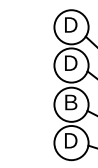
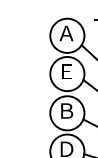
text: (70, 24) -> (66, 33), Ｄ -> Ａ
text: (71, 62) -> (67, 71), Ｄ -> Ｅ

